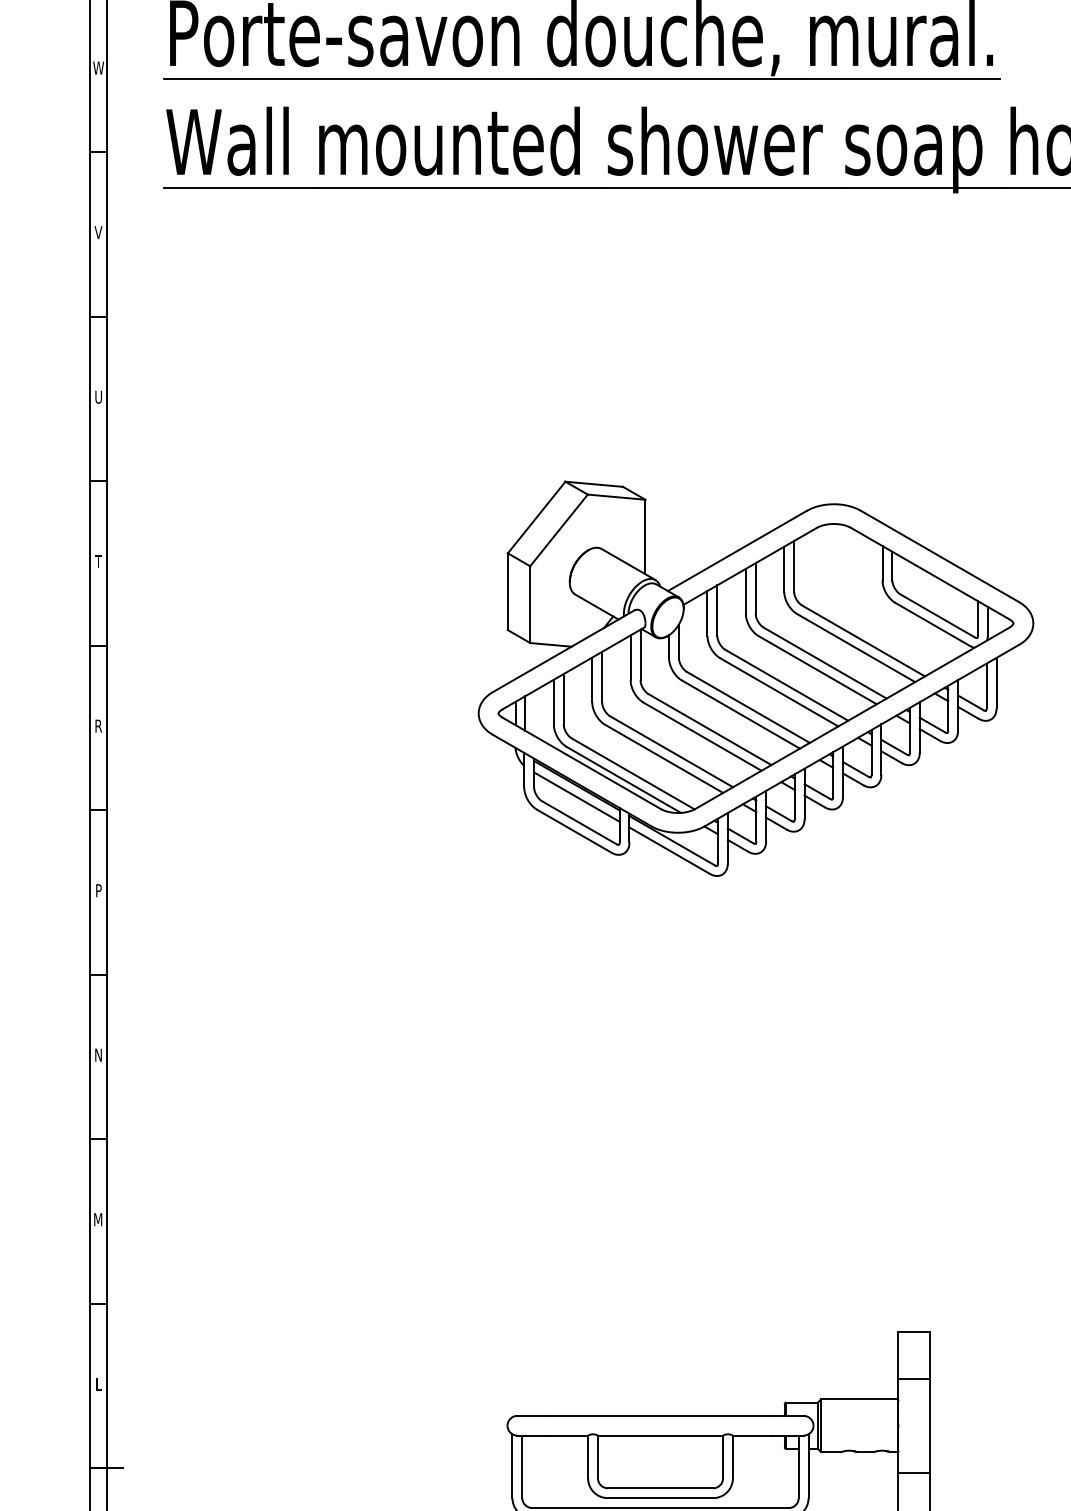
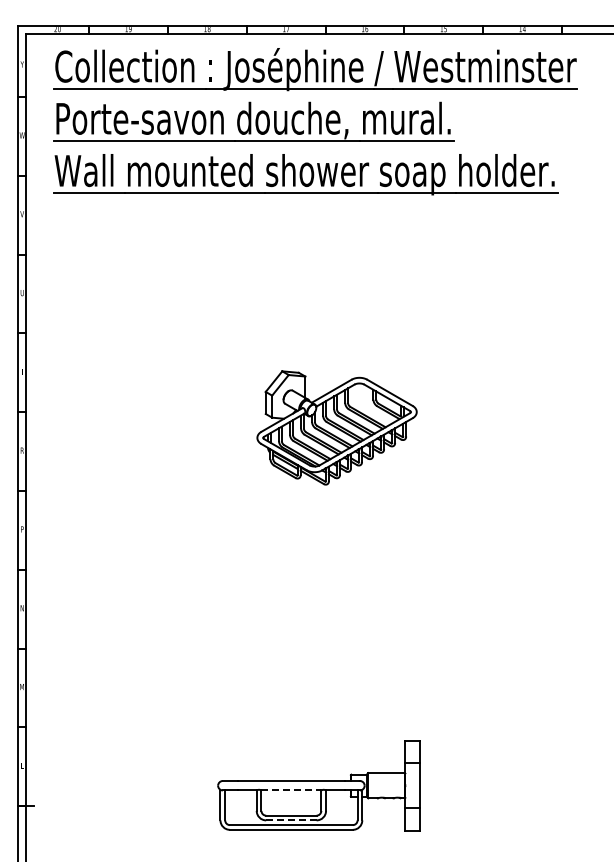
part: (754, 677) -> (336, 427), size x0.6
line: (660, 1435) -> (291, 790), solid -> dashed
line: (660, 1498) -> (291, 820), solid -> dashed

